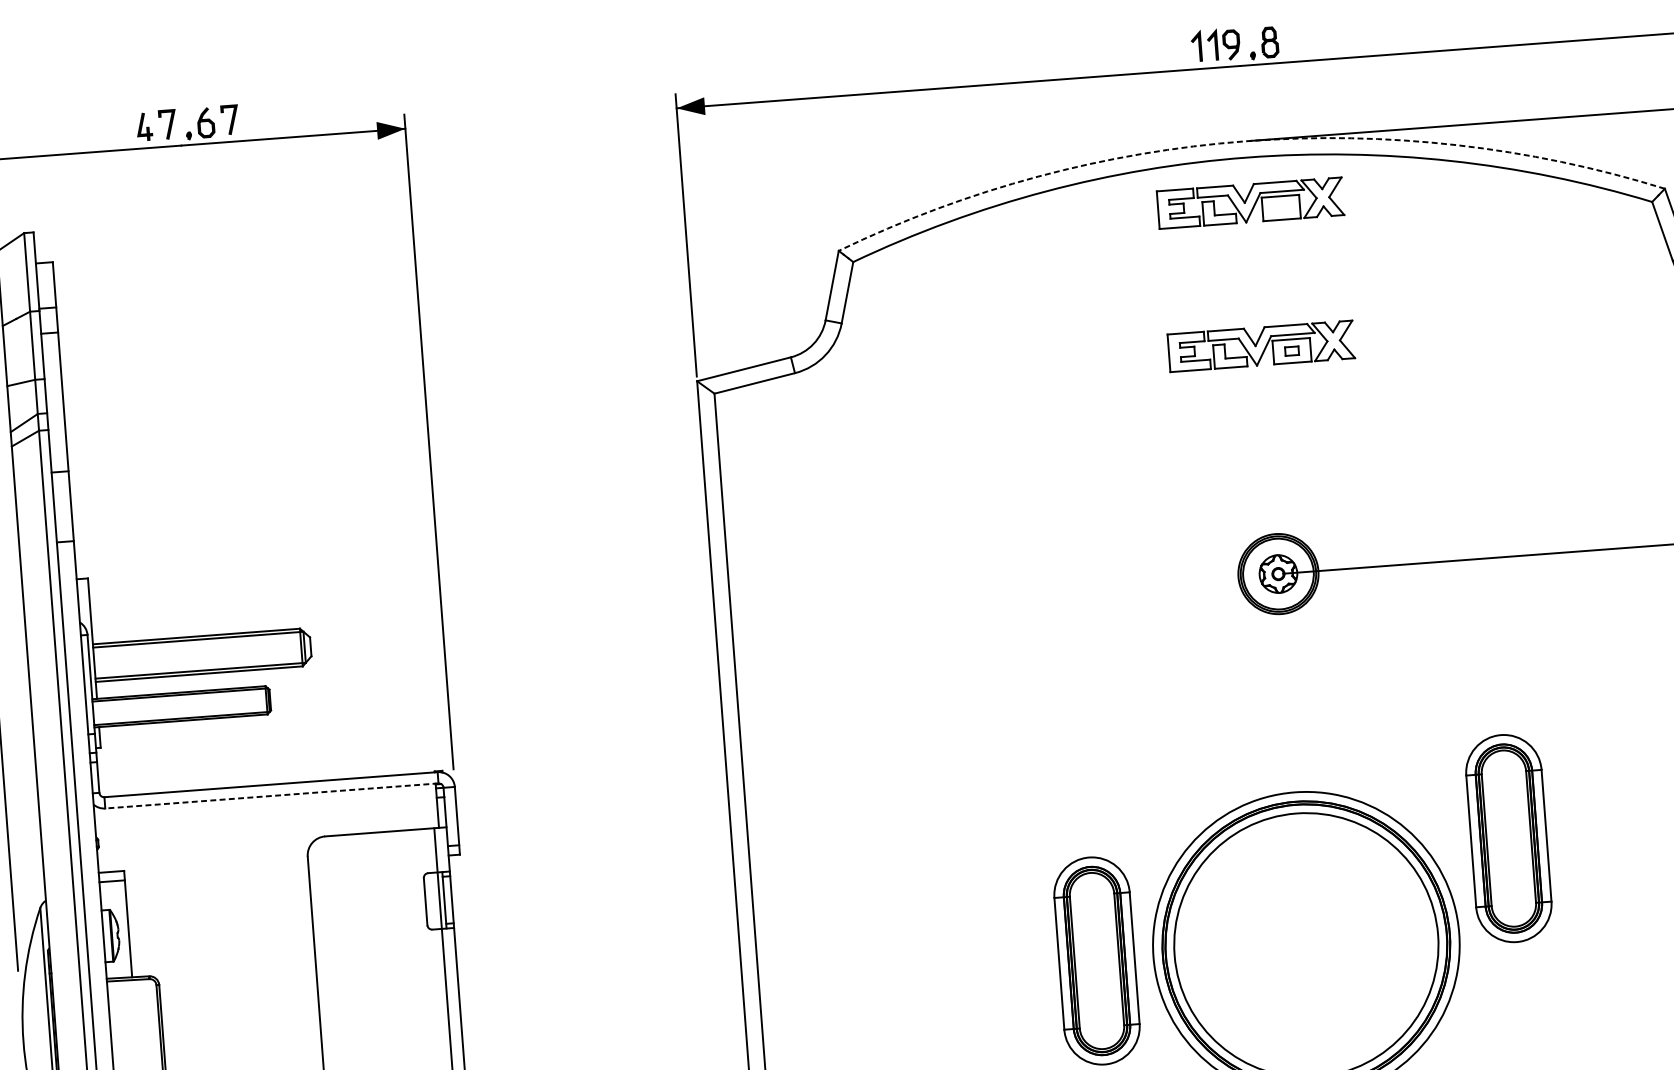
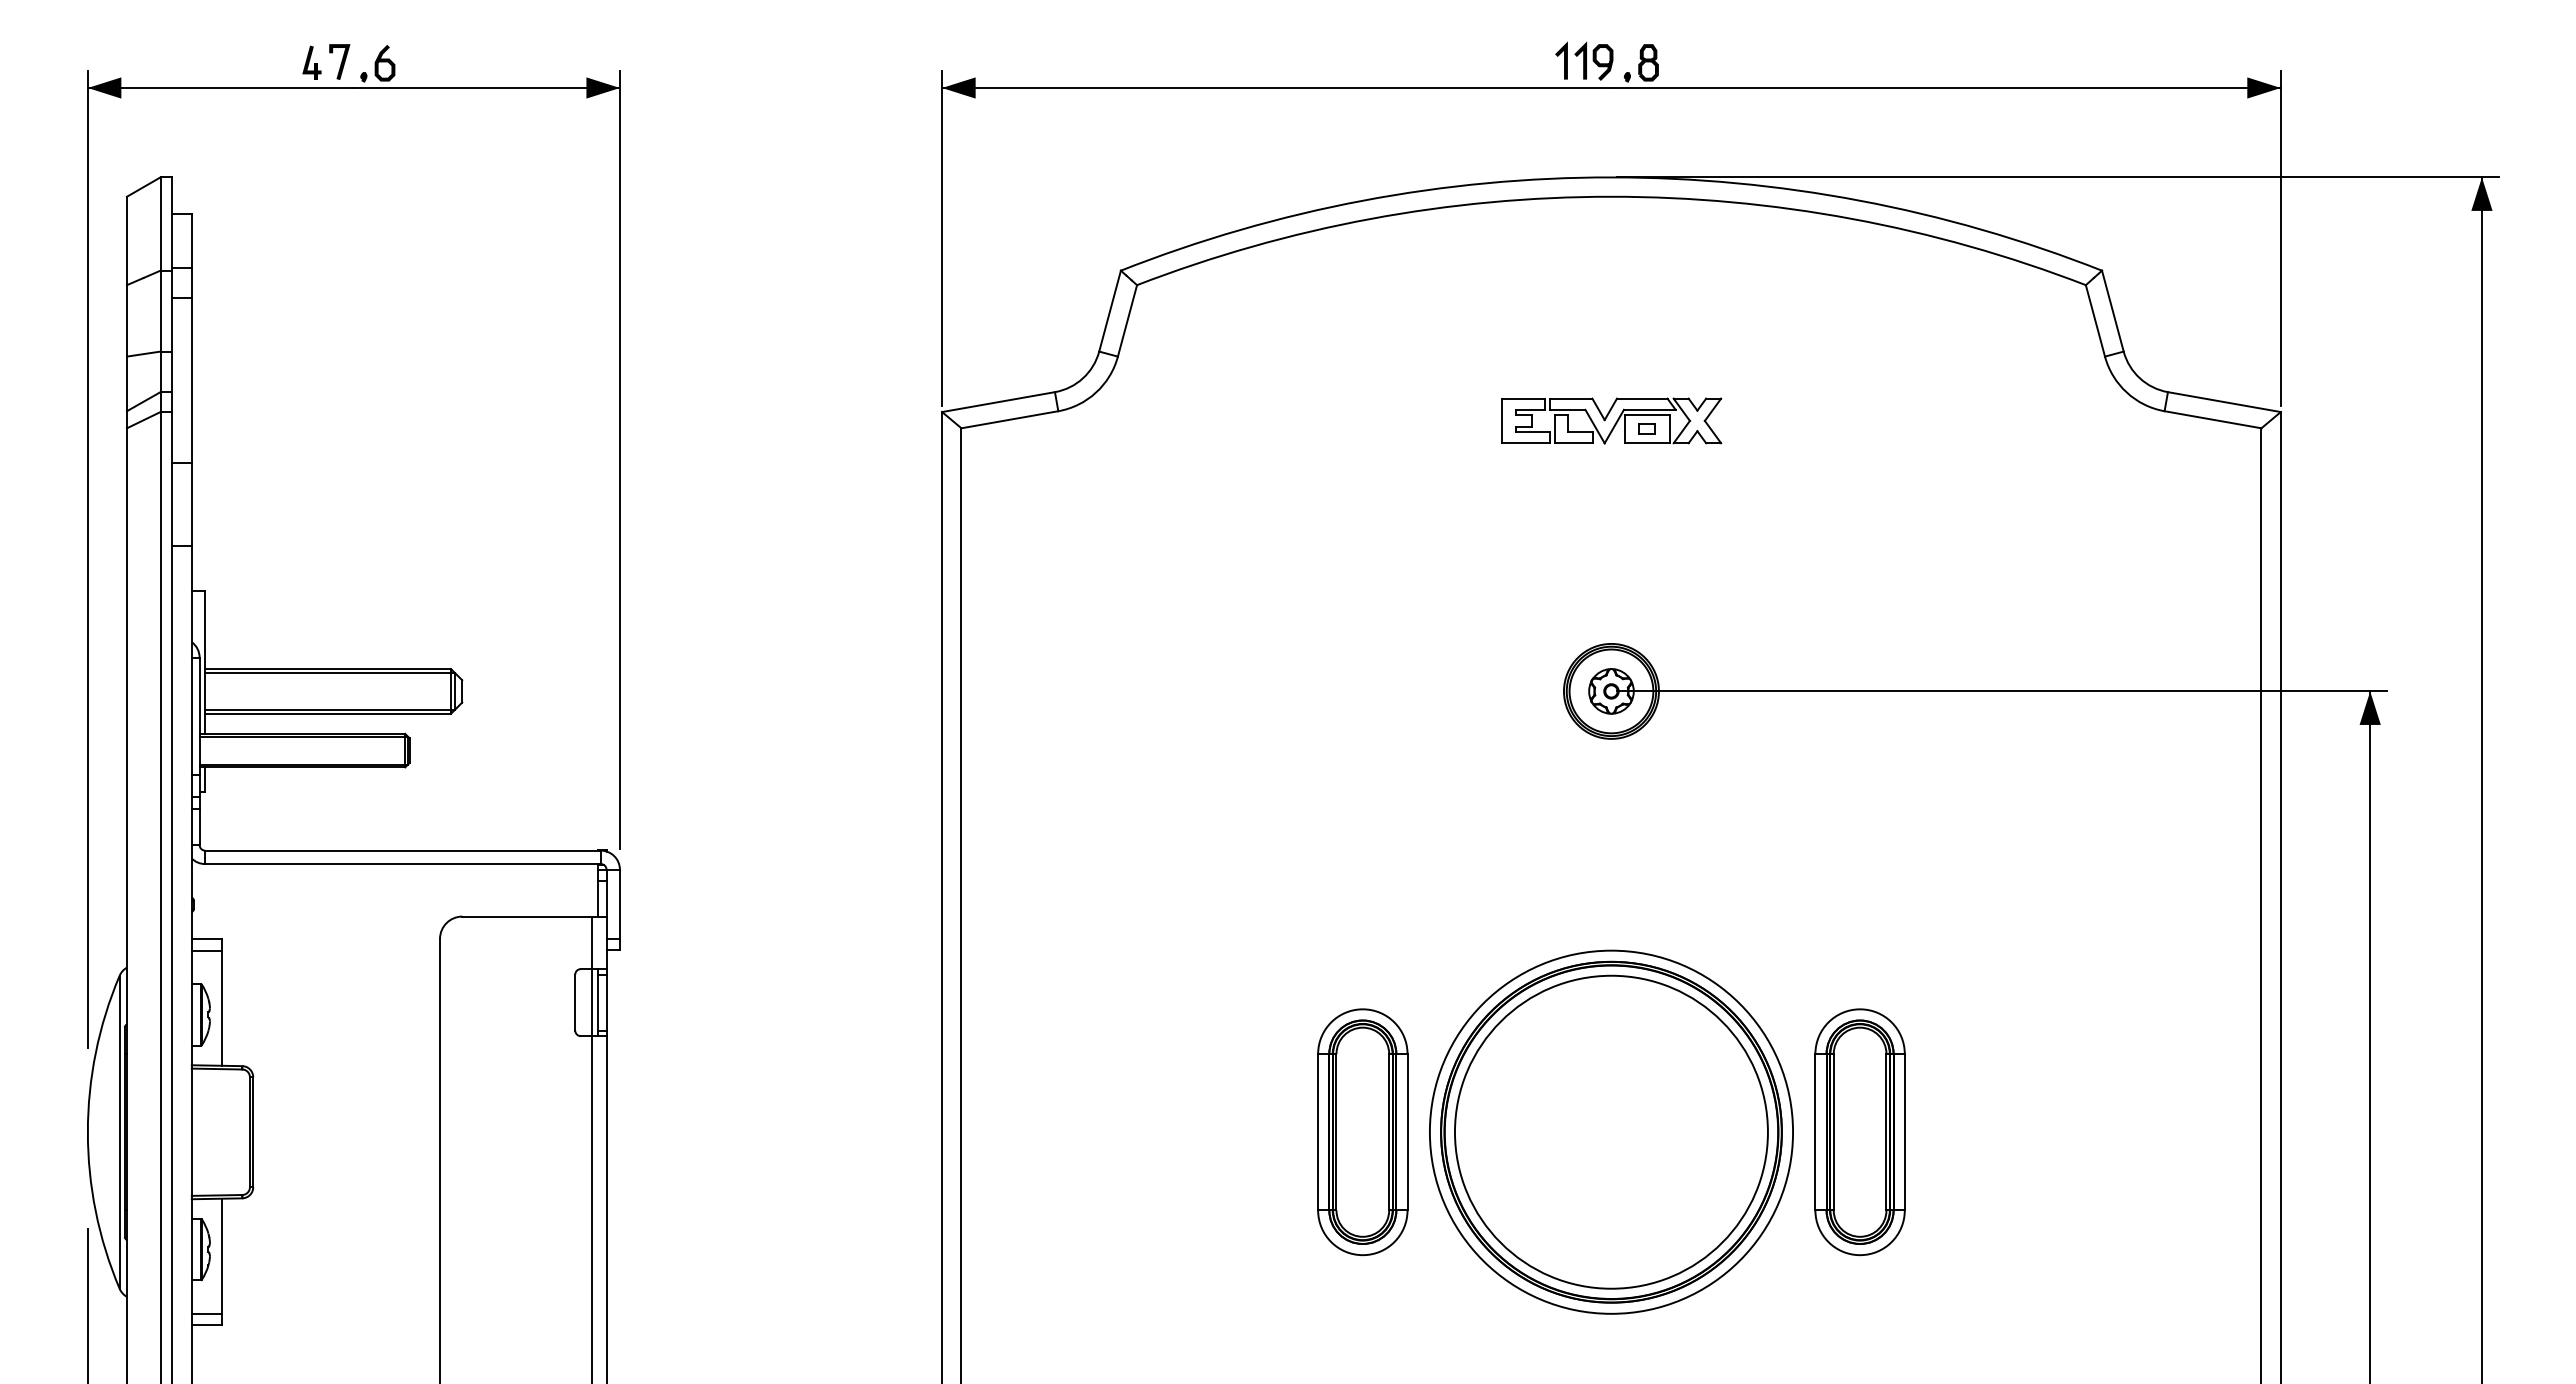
line: (231, 119) -> (415, 61), removed
arc: (1245, 141) -> (1611, 177), dashed -> solid
part: (1250, 202) -> (1611, 250), removed
line: (272, 796) -> (403, 864), dashed -> solid
part: (1508, 838) -> (1859, 1132), moved

